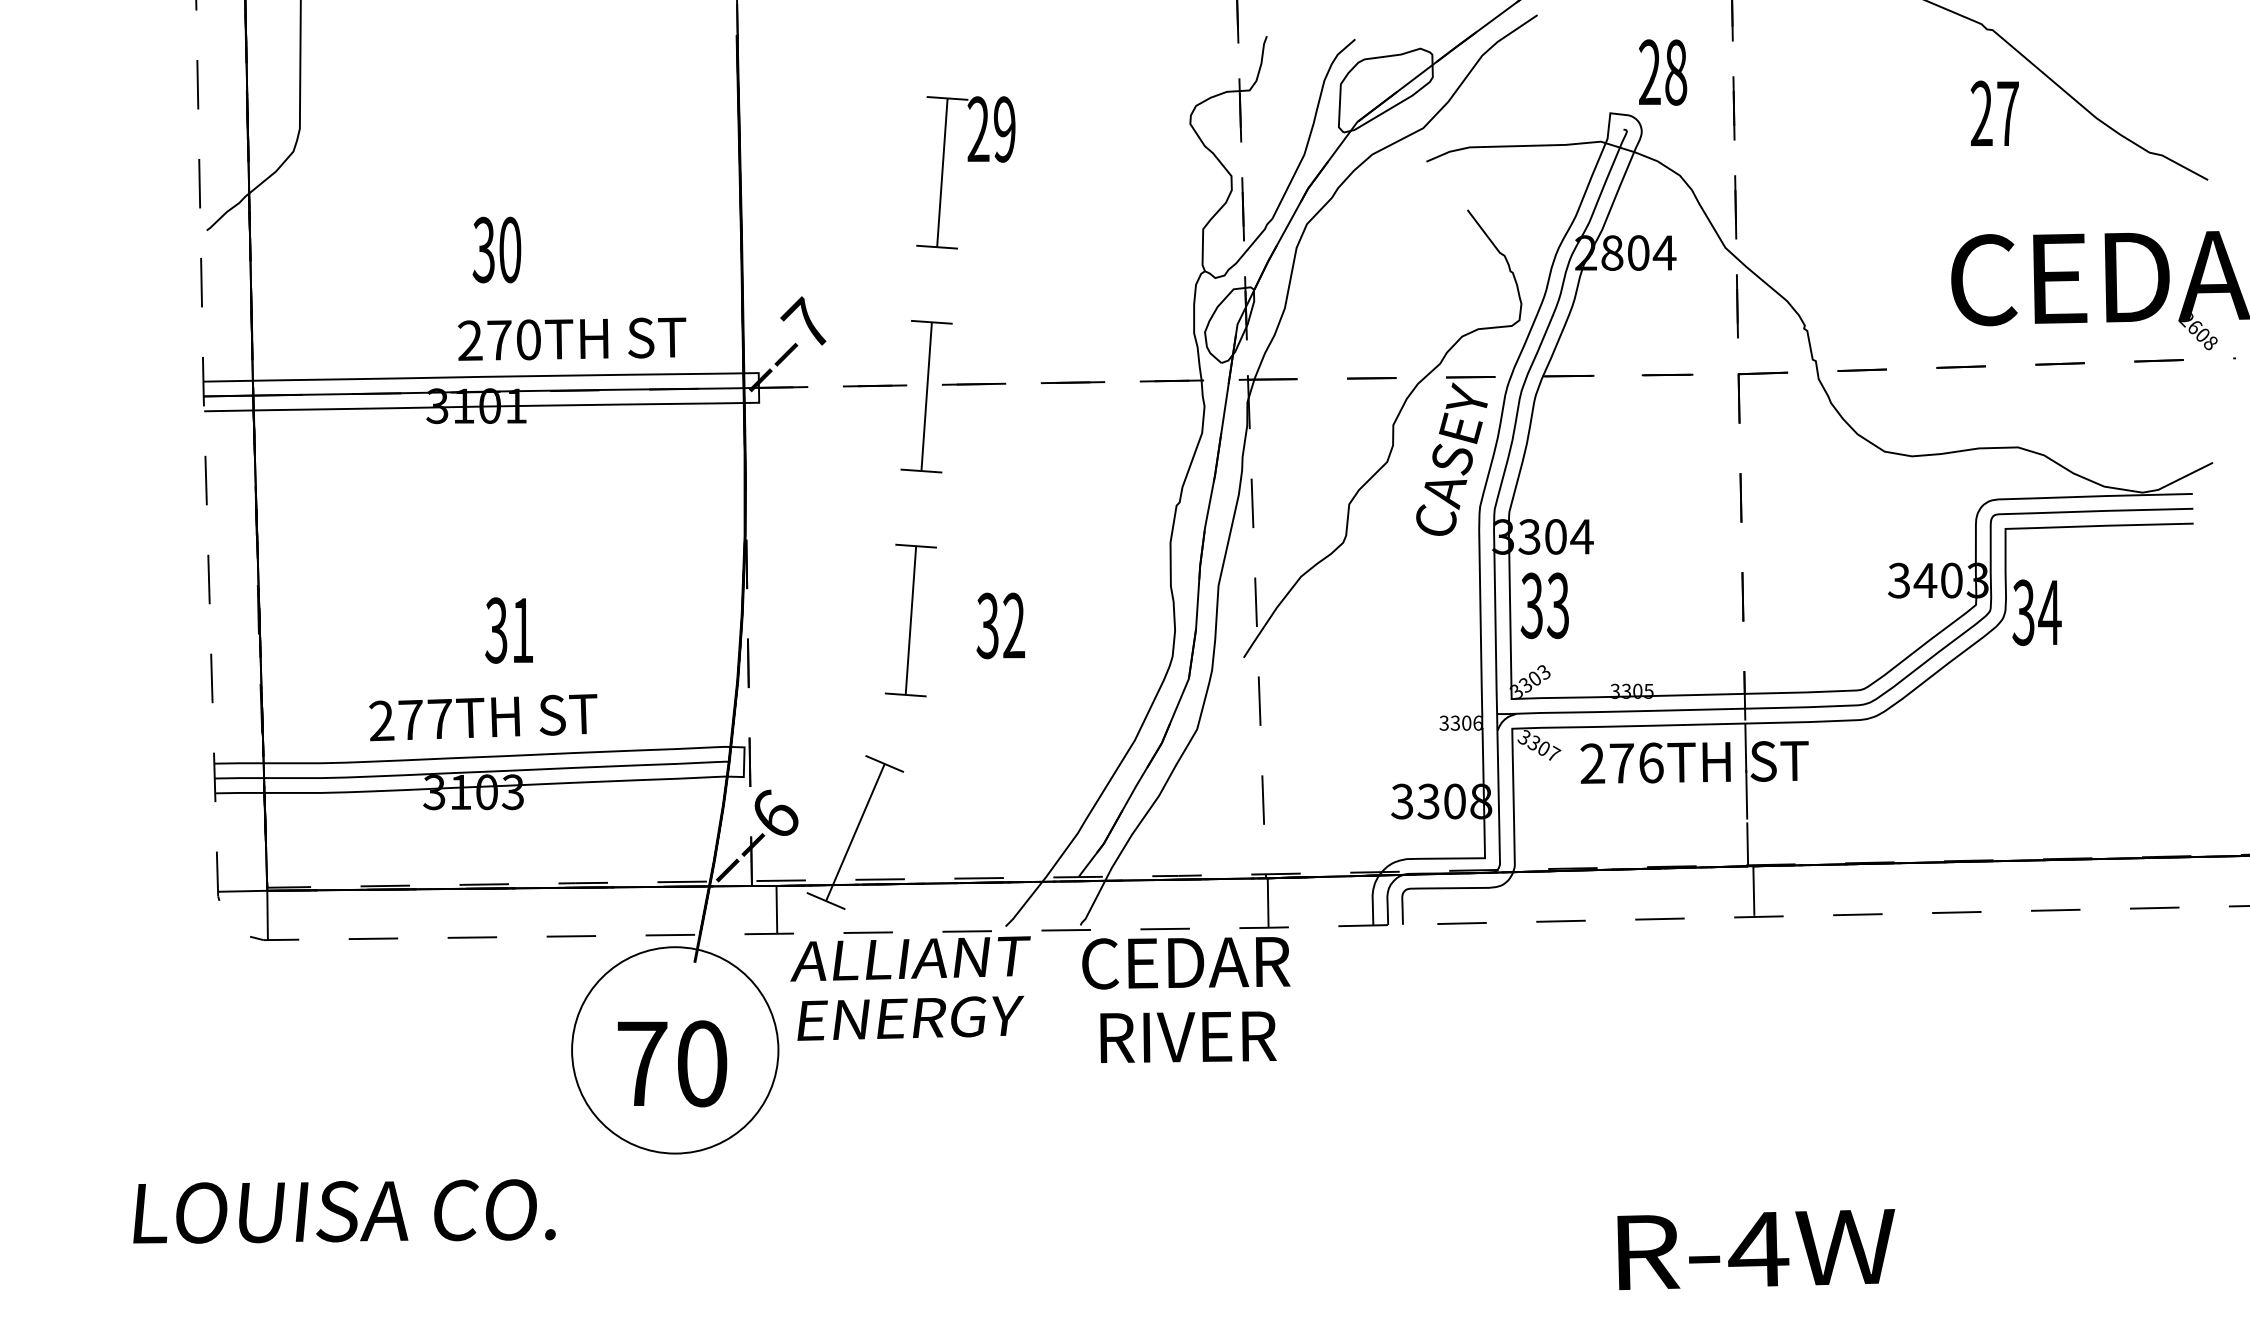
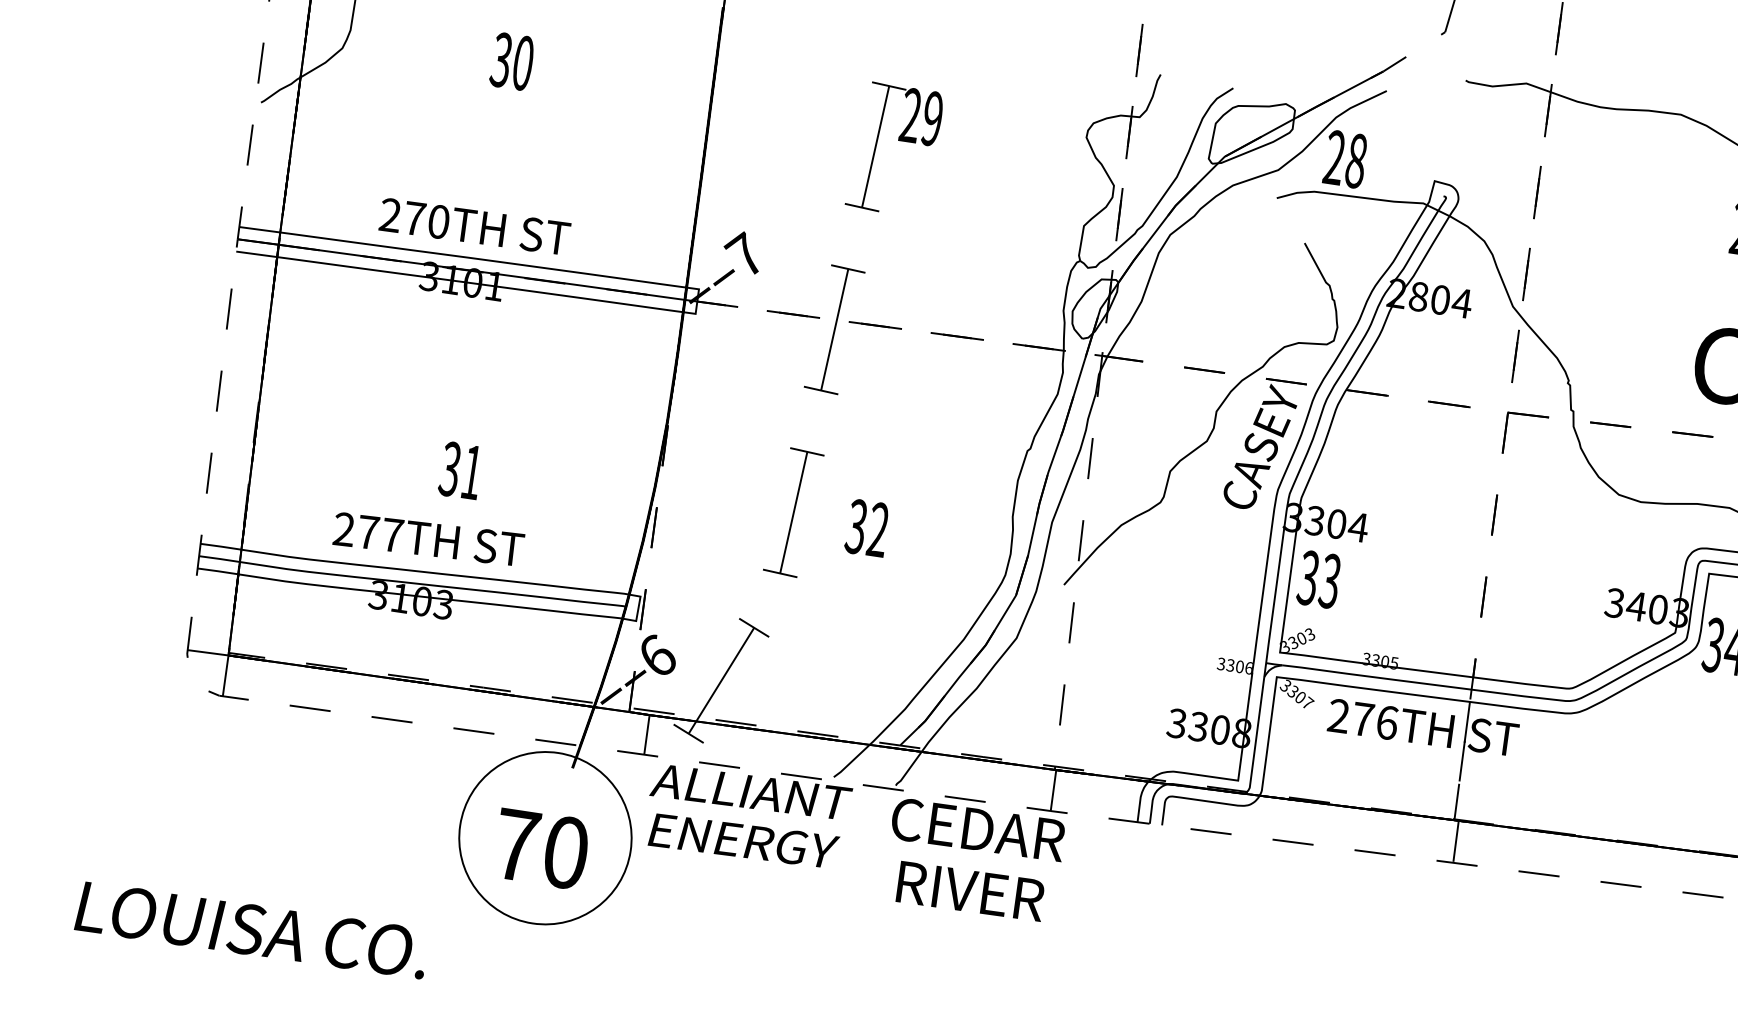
text: (1663, 72) -> (1346, 159), moved
text: (496, 249) -> (511, 61), moved
text: (572, 338) -> (475, 226), moved

